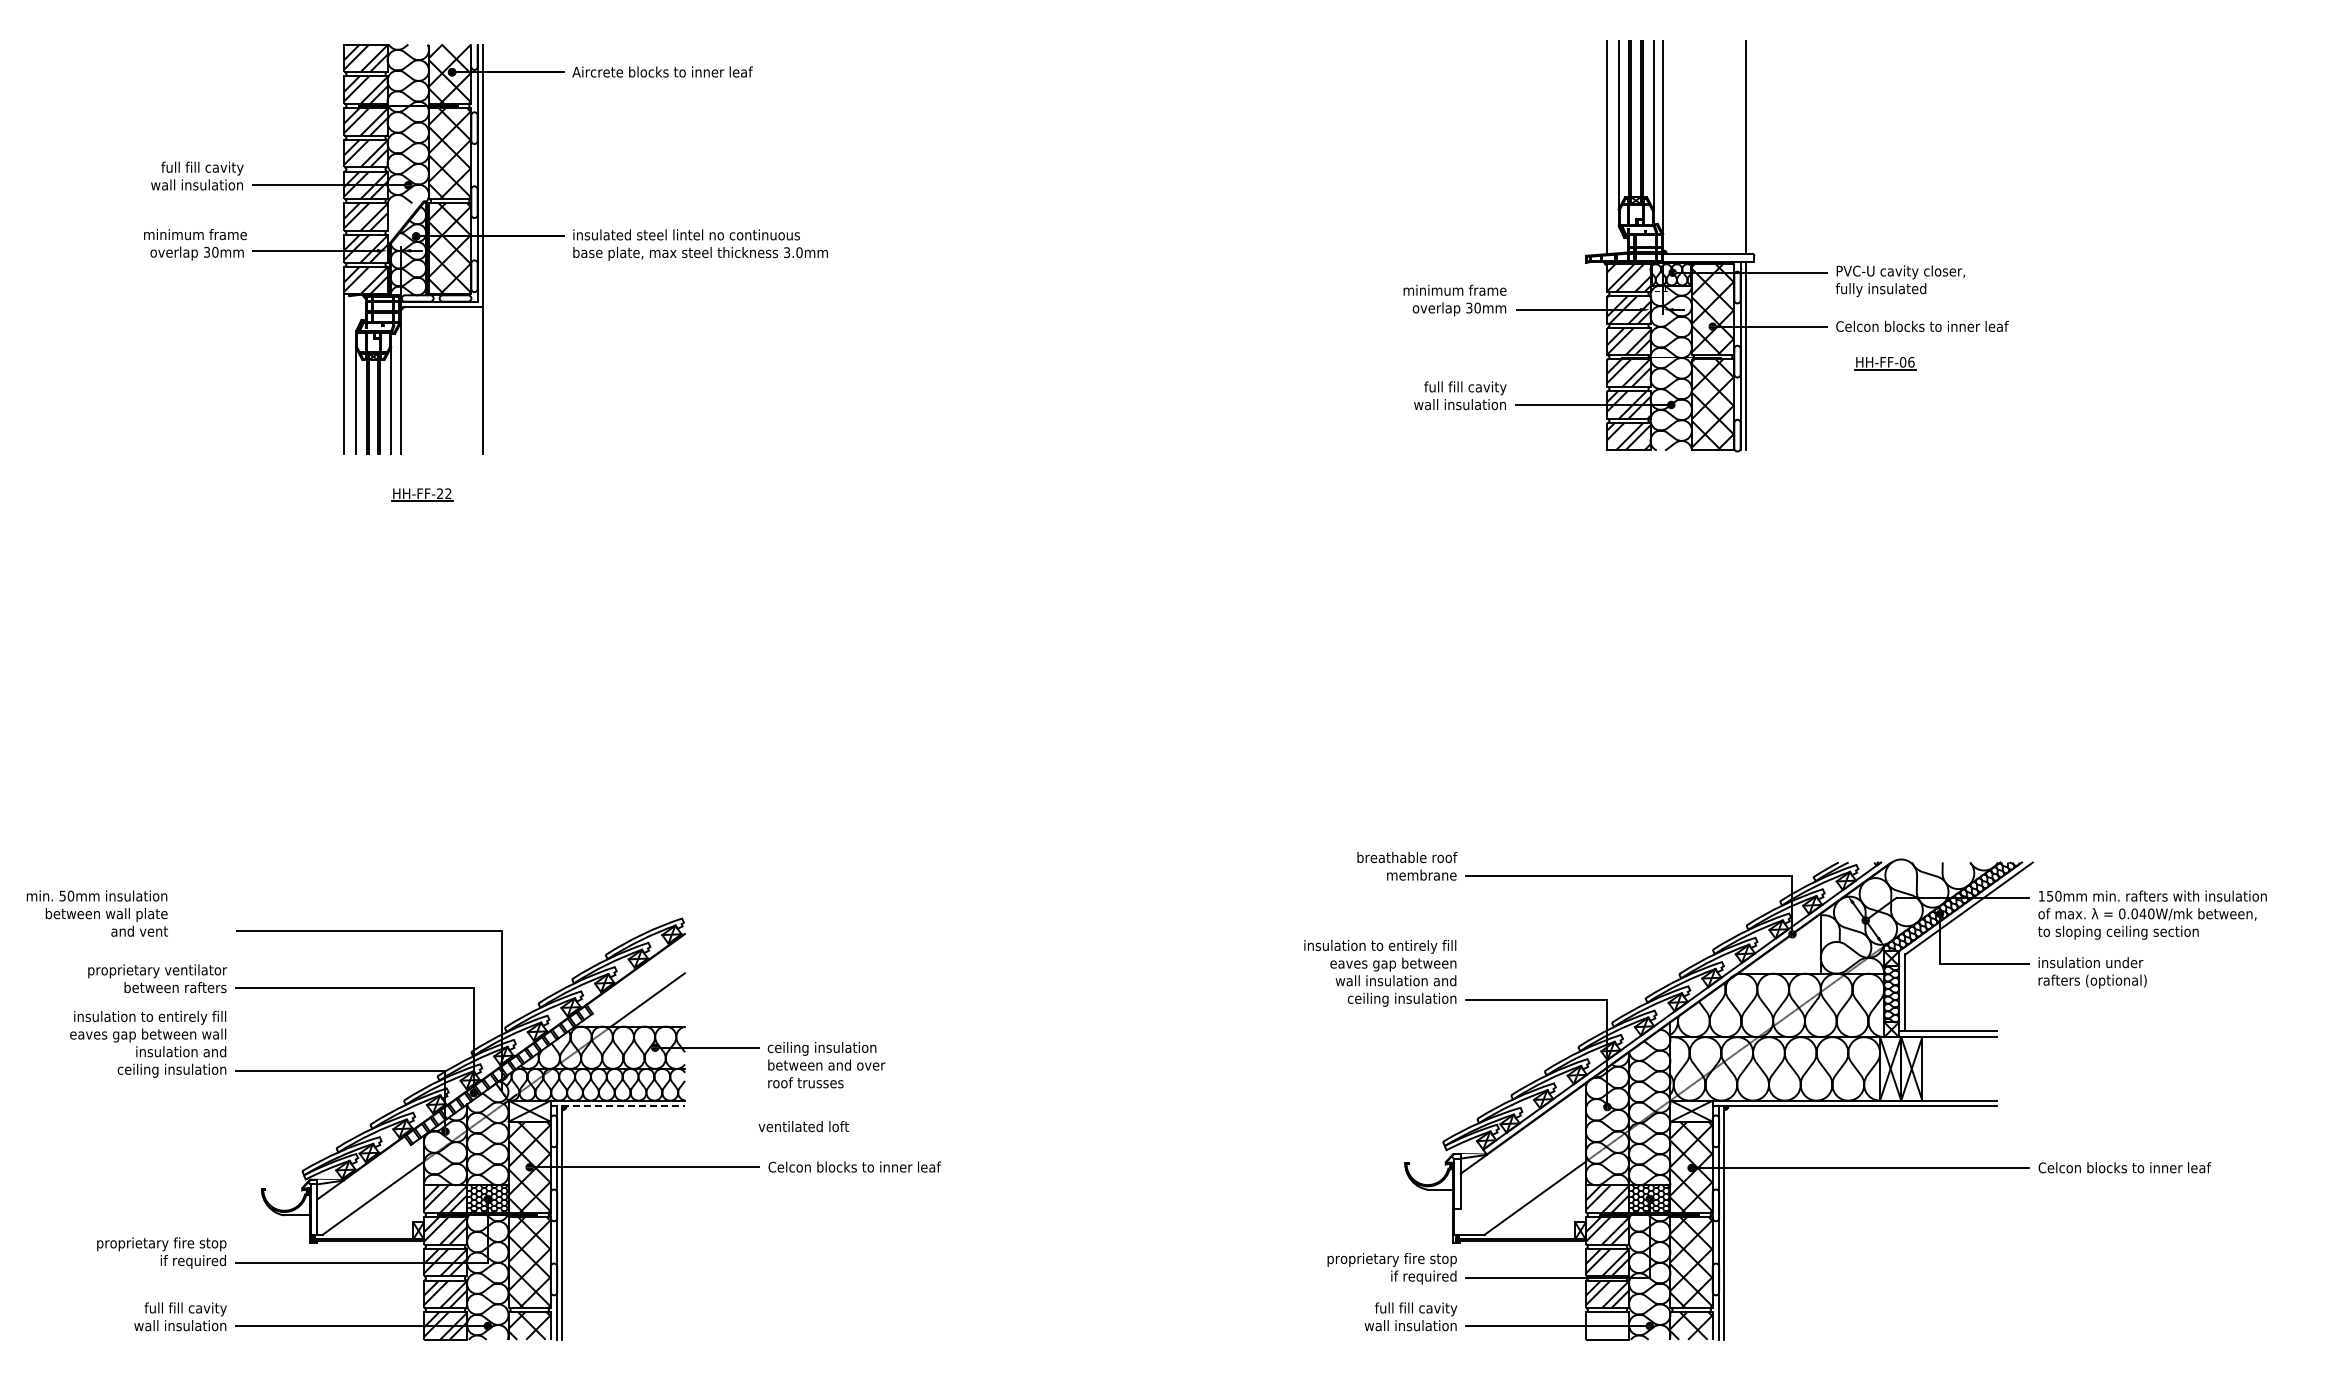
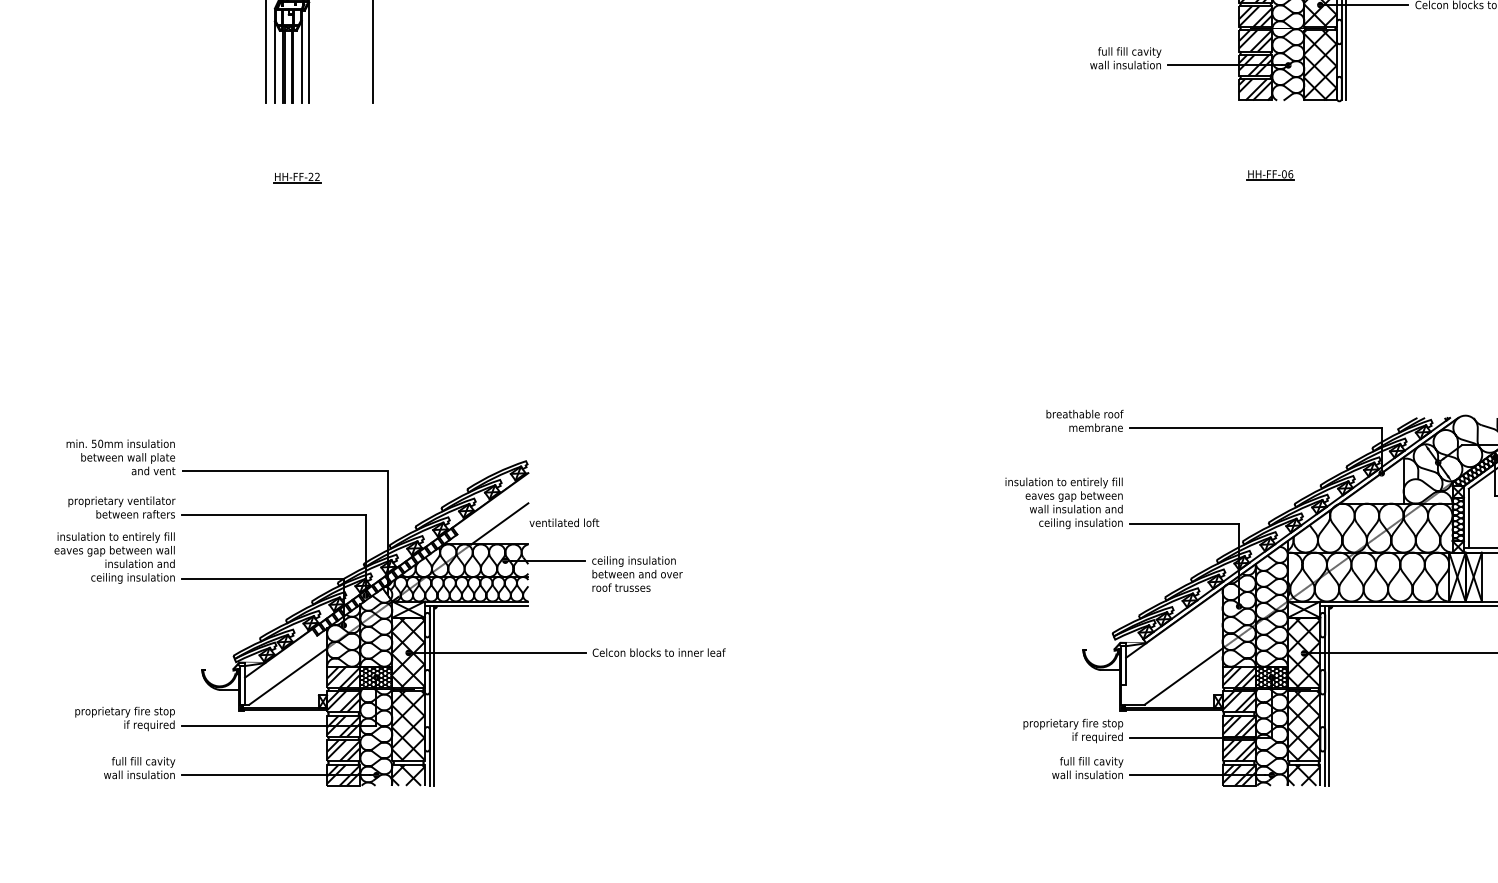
part: (1885, 363) -> (1270, 175), moved
part: (422, 494) -> (297, 177), moved
text: (96, 913) -> (120, 457), moved
line: (618, 1105) -> (477, 605), dashed -> solid
text: (803, 1126) -> (564, 522), moved
hatch: (1606, 1325) -> (1238, 774), added

